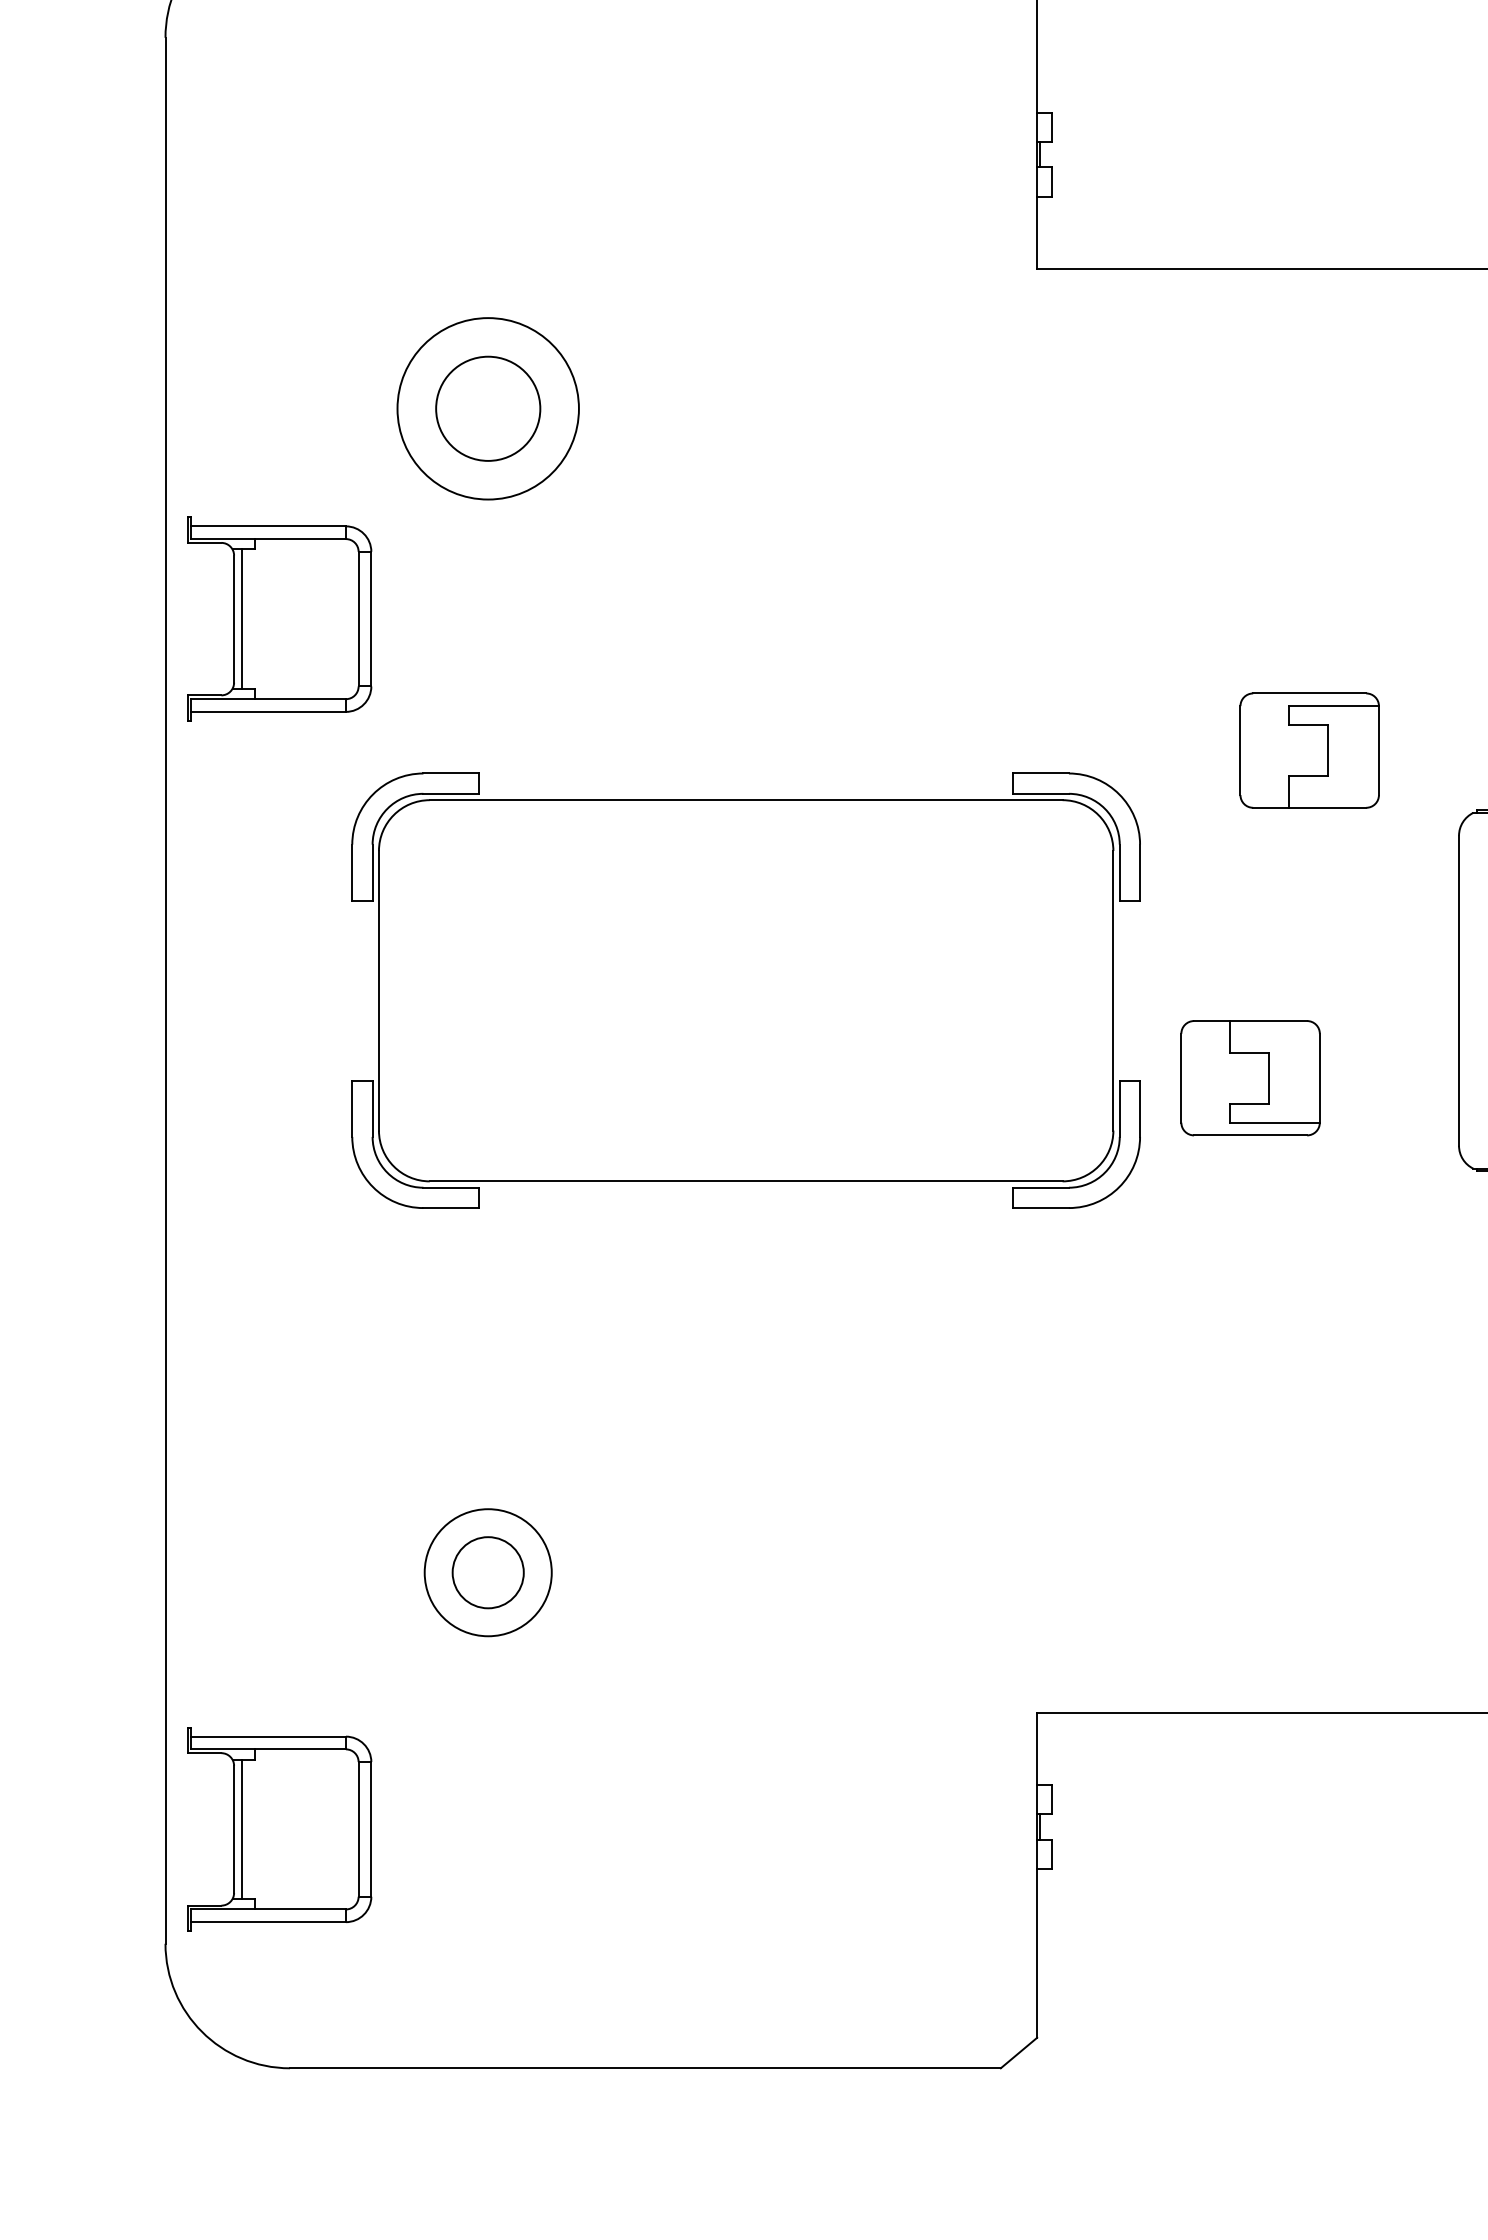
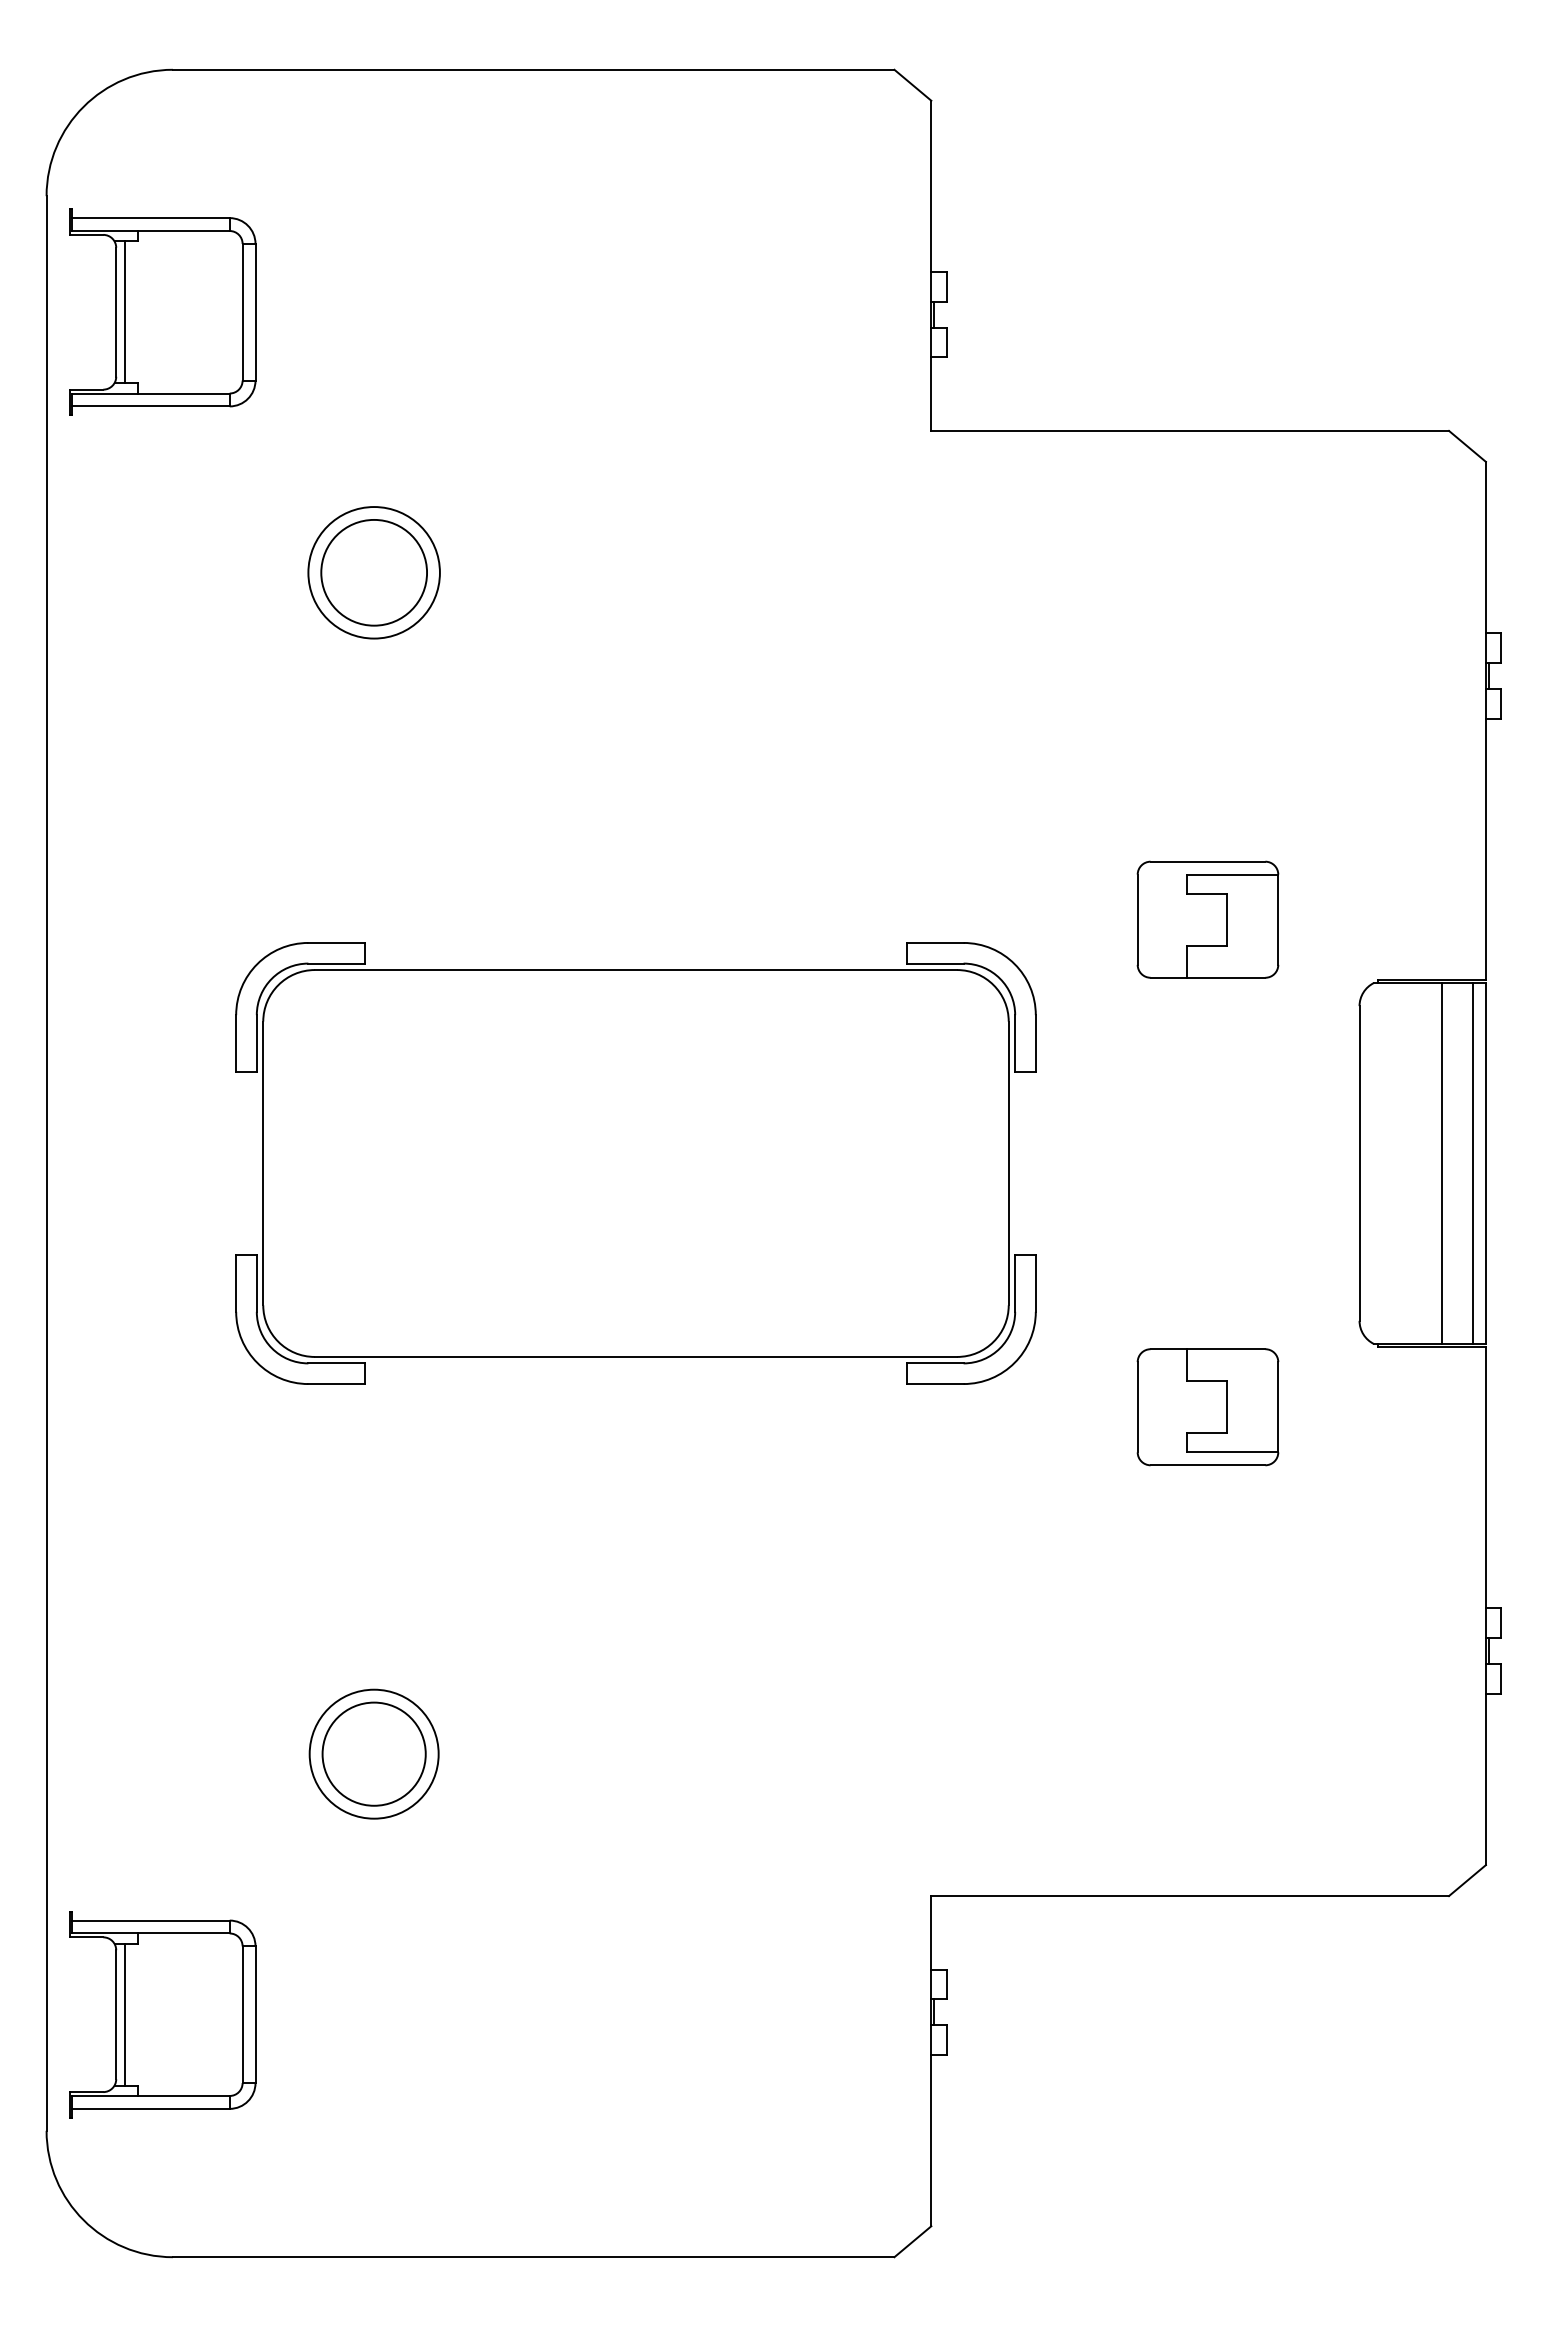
circle: (487, 408) -> (373, 572), size x0.71
part: (279, 618) -> (162, 311), moved
part: (1250, 1078) -> (1207, 1407), moved
circle: (487, 1572) -> (373, 1753), size x1.43

